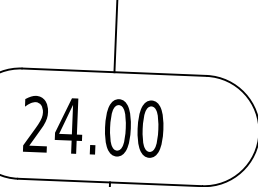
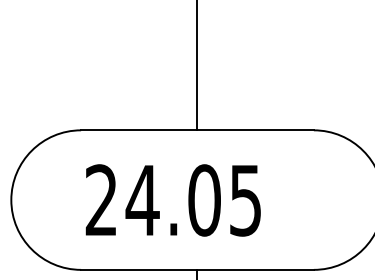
text: (150, 129) -> (245, 200), 24.00 -> 24.05

